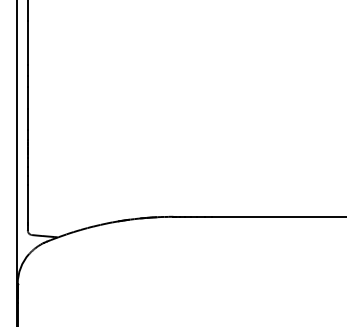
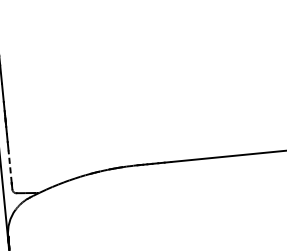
line: (27, 204) -> (9, 167), solid -> dashed

